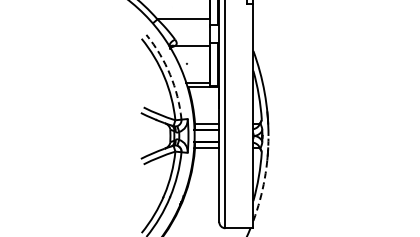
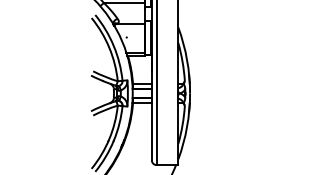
arc: (170, 74) -> (114, 45), dashed -> solid
arc: (264, 179) -> (186, 127), dashed -> solid

